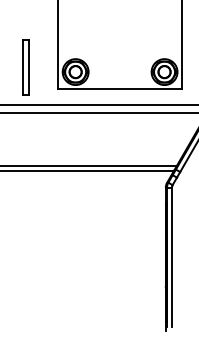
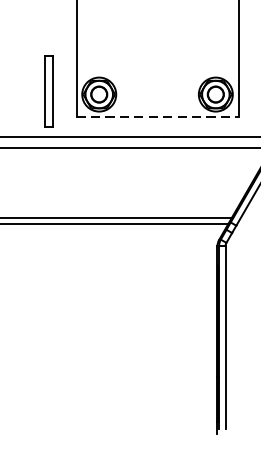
part: (25, 67) -> (49, 91), moved
line: (120, 89) -> (158, 117), solid -> dashed

